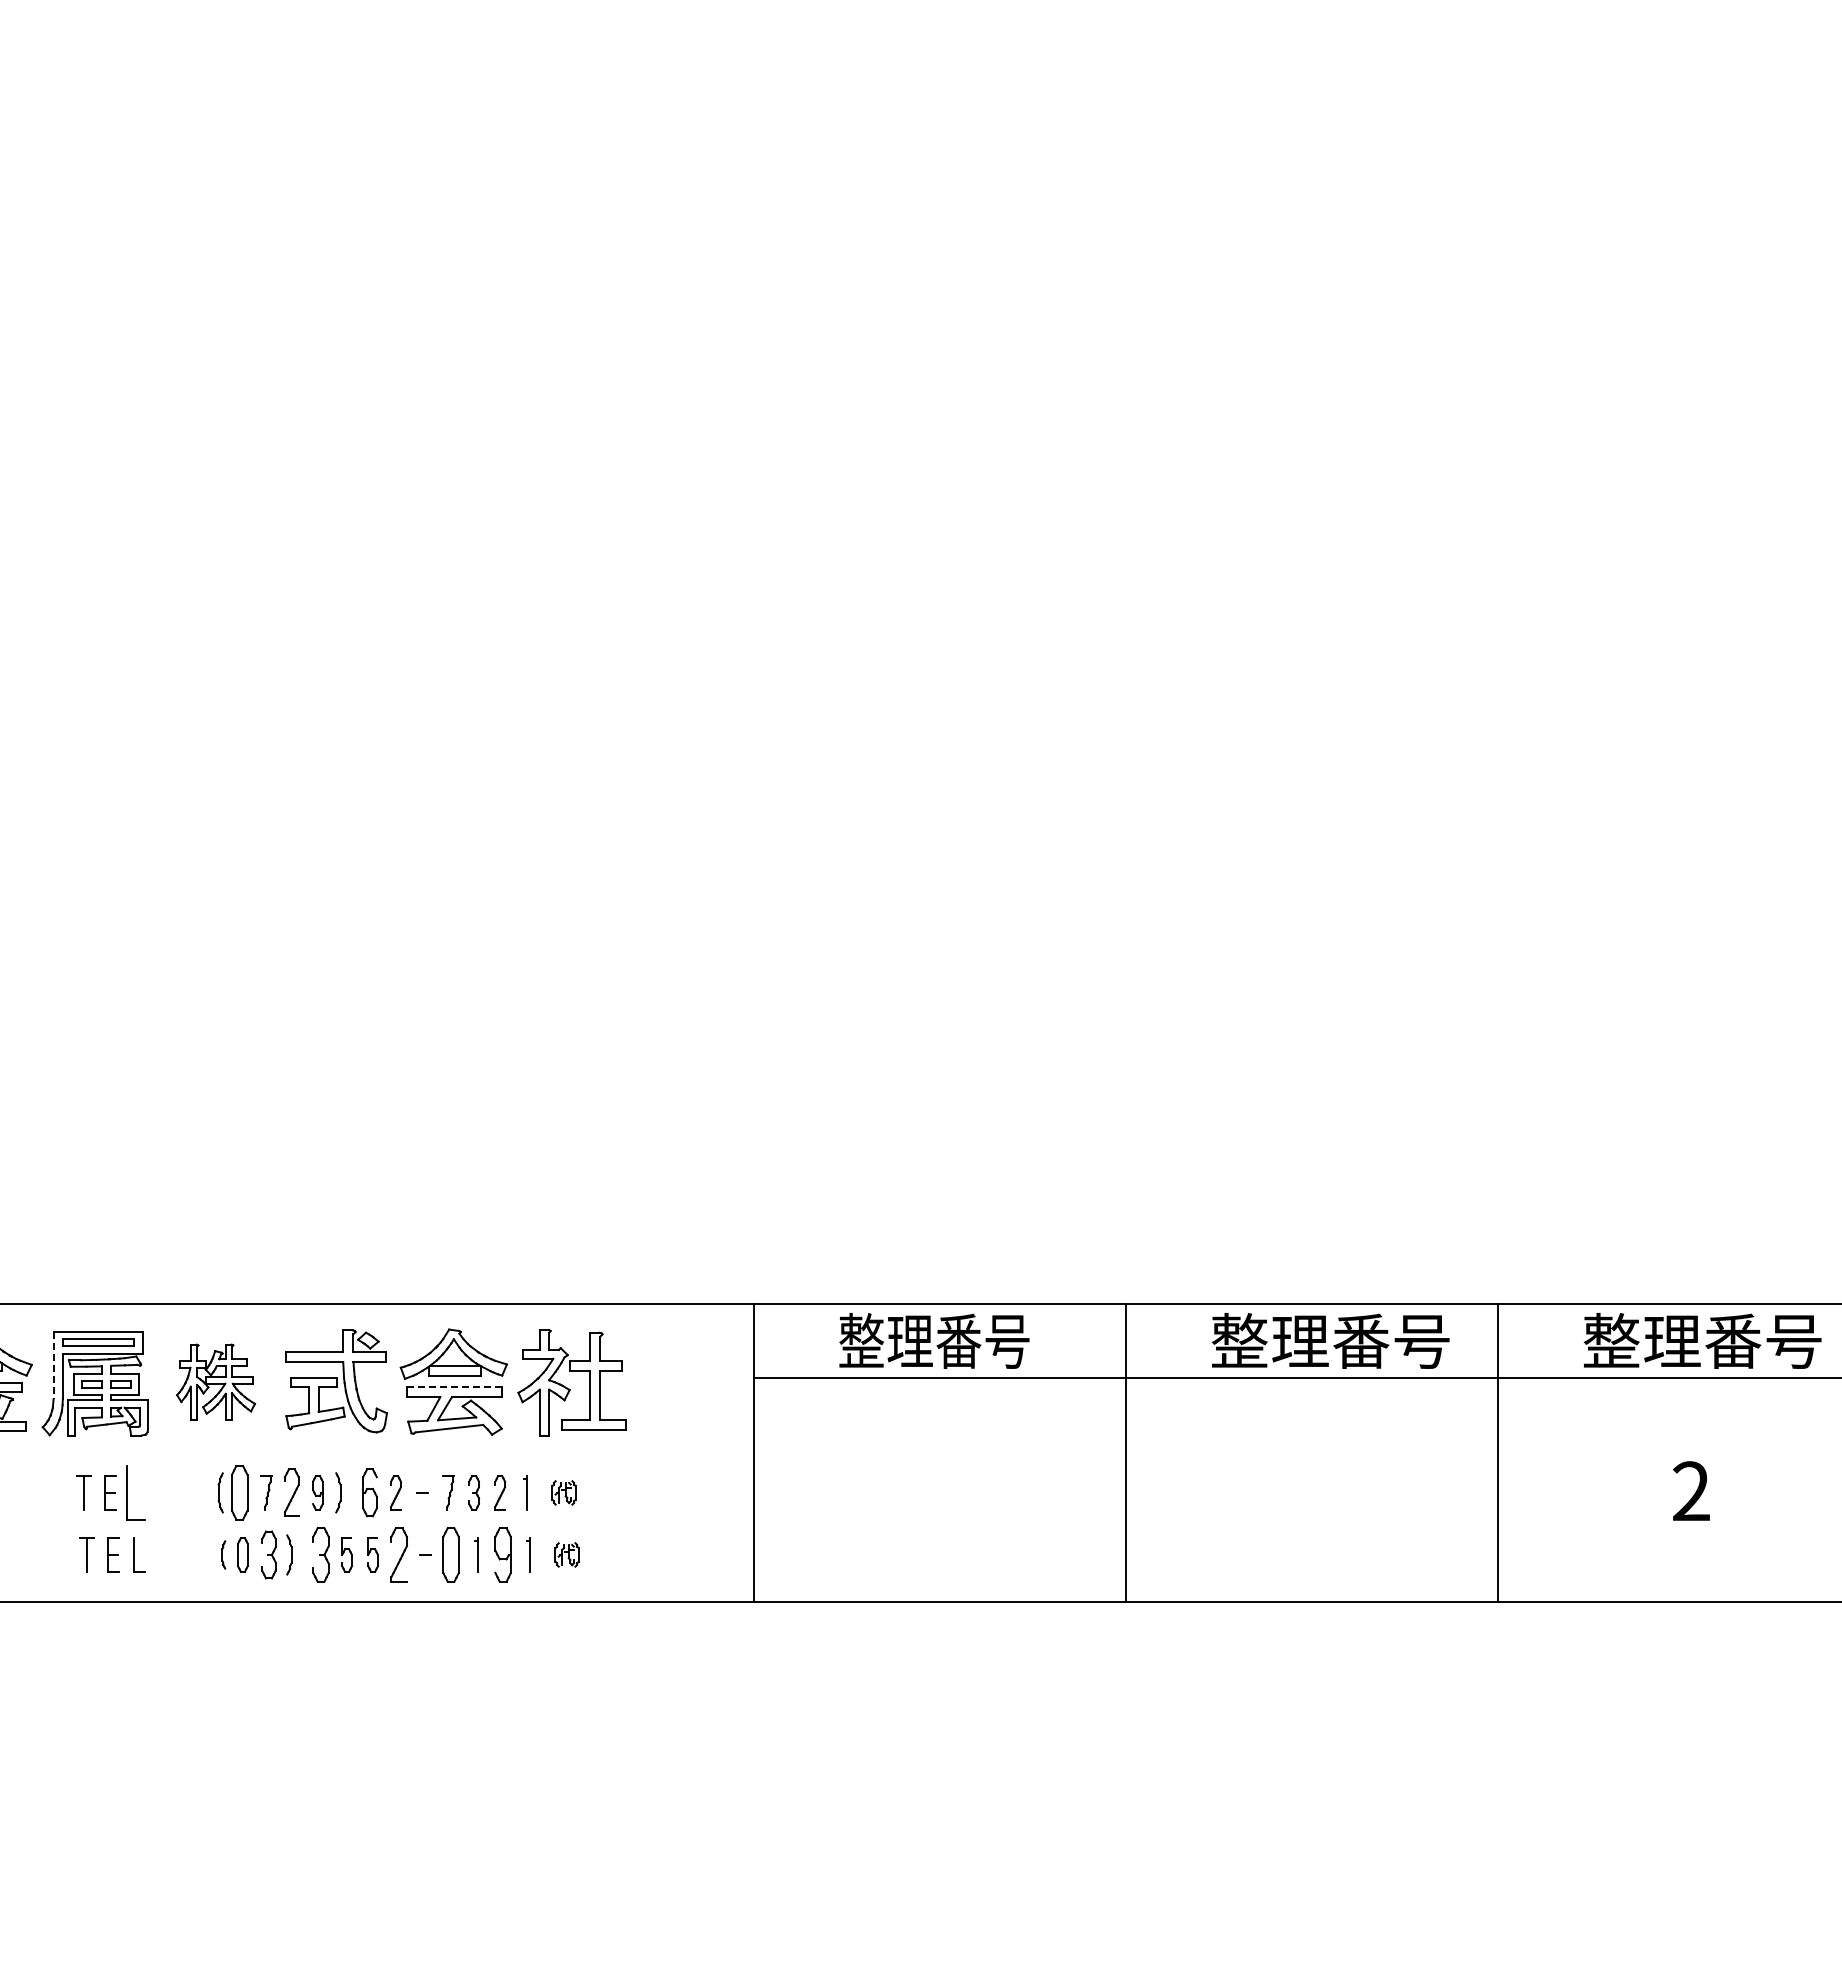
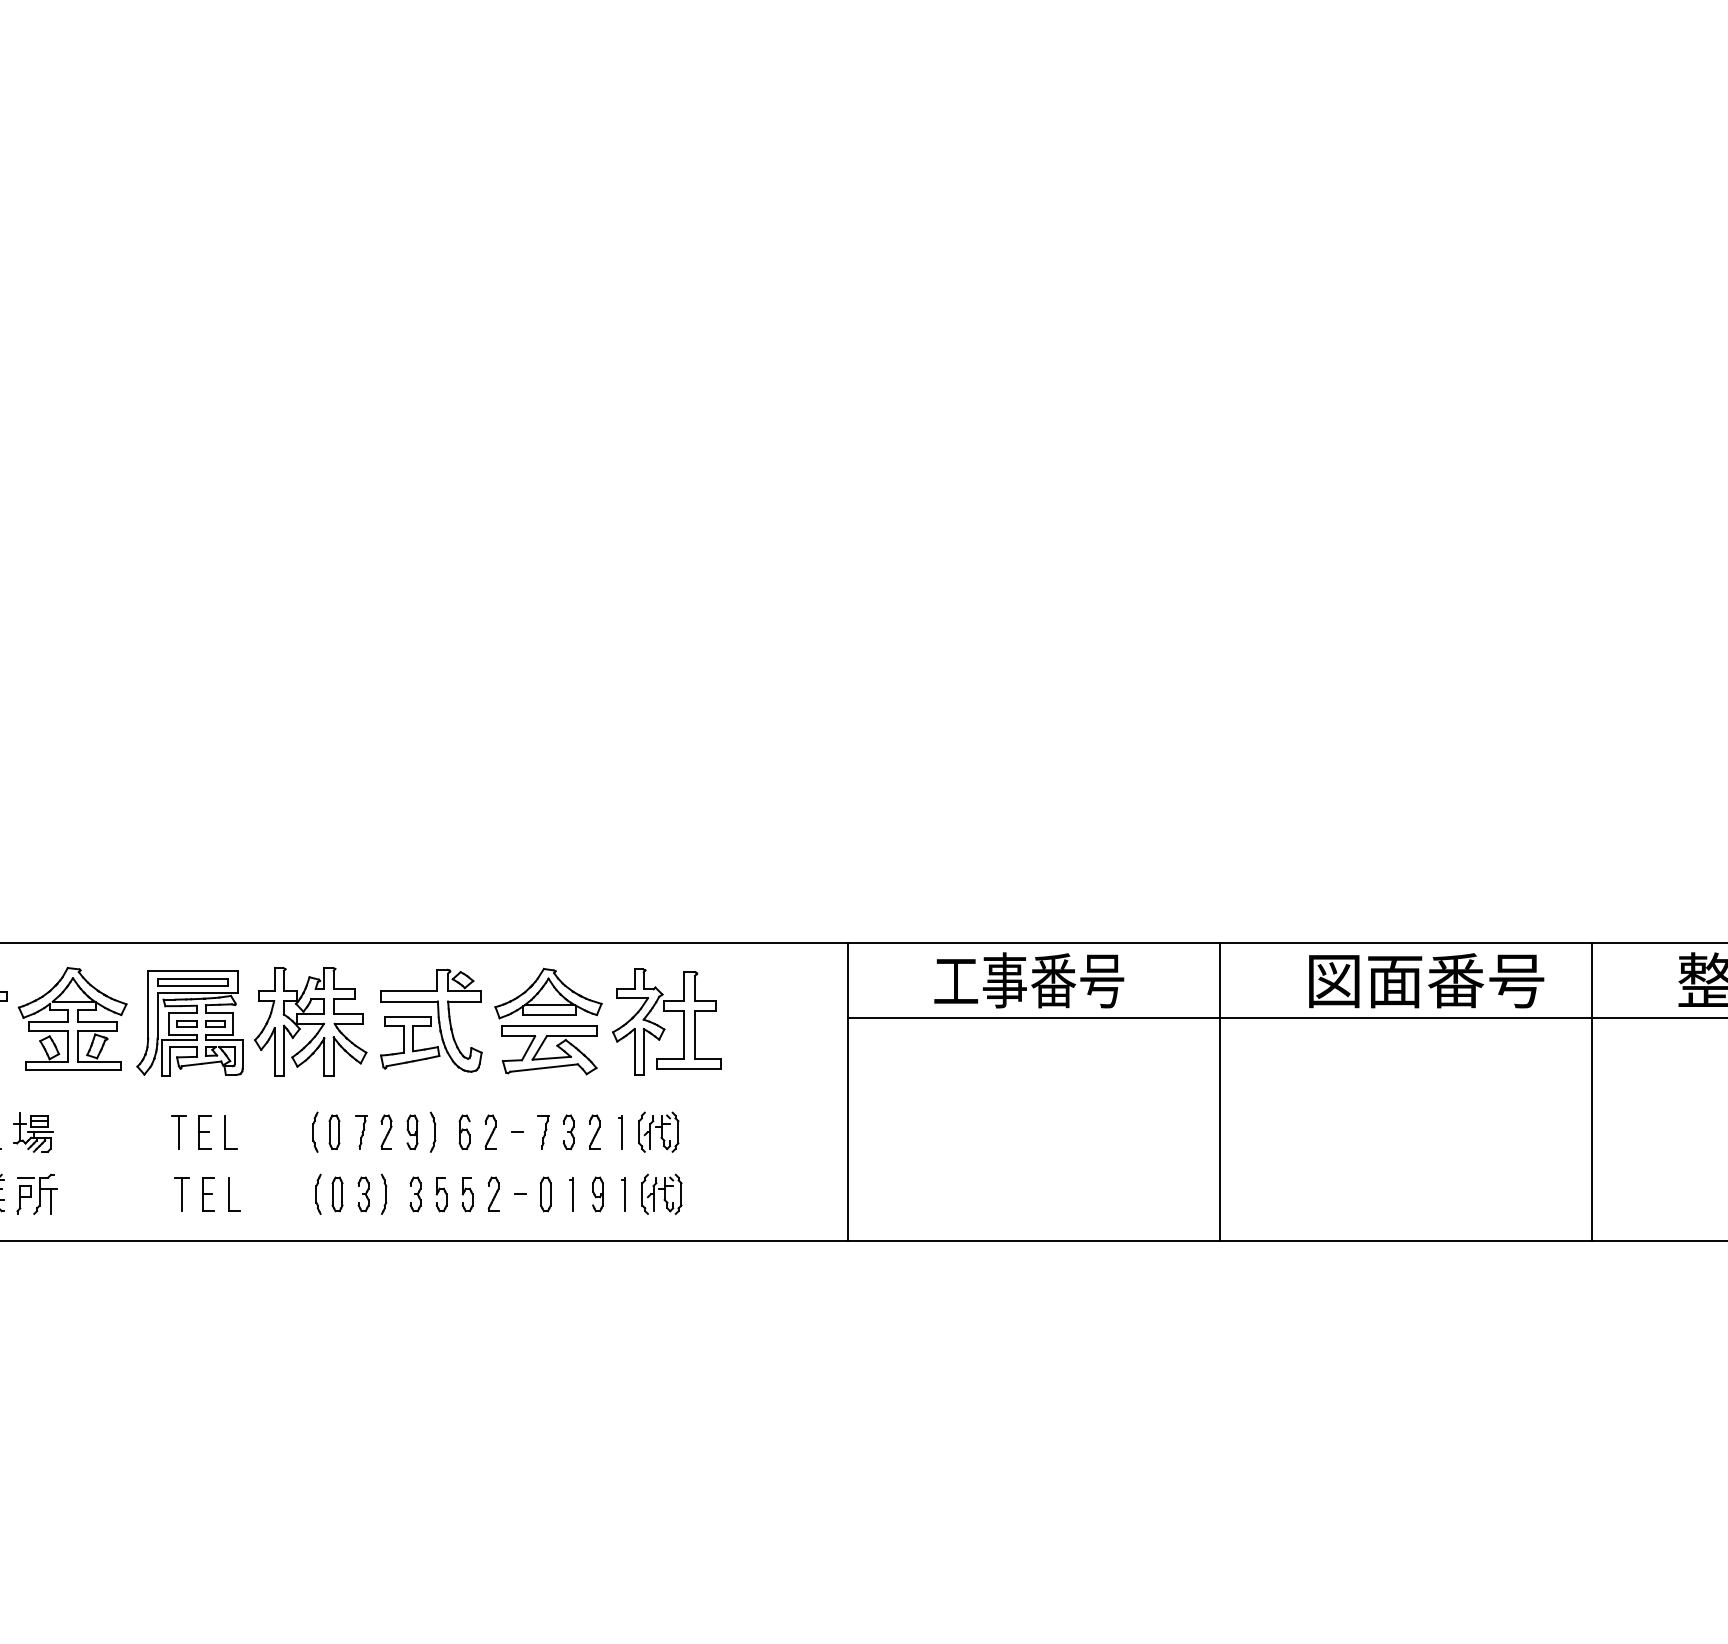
text: (885, 1340) -> (980, 979), 整理番号 -> 工事番号
text: (1269, 1340) -> (1364, 979), 整理番号 -> 図面番号
line: (53, 1365) -> (148, 1004), dashed -> solid
part: (215, 1381) -> (310, 1020), size x1.43
line: (454, 1386) -> (549, 1025), dashed -> solid
part: (136, 1492) -> (231, 1131), size x0.62
part: (239, 1492) -> (334, 1131), size x0.62
part: (291, 1492) -> (386, 1131), size x0.71
part: (369, 1492) -> (464, 1131), size x0.71
part: (563, 1492) -> (658, 1131), size x1.67
part: (223, 1554) -> (318, 1193), size x1.43
part: (268, 1554) -> (363, 1193), size x0.71
part: (320, 1554) -> (415, 1193), size x0.62
part: (398, 1554) -> (493, 1193), size x0.62
part: (451, 1554) -> (546, 1193), size x0.62
part: (503, 1554) -> (598, 1193), size x0.62
part: (566, 1554) -> (661, 1193), size x1.67

